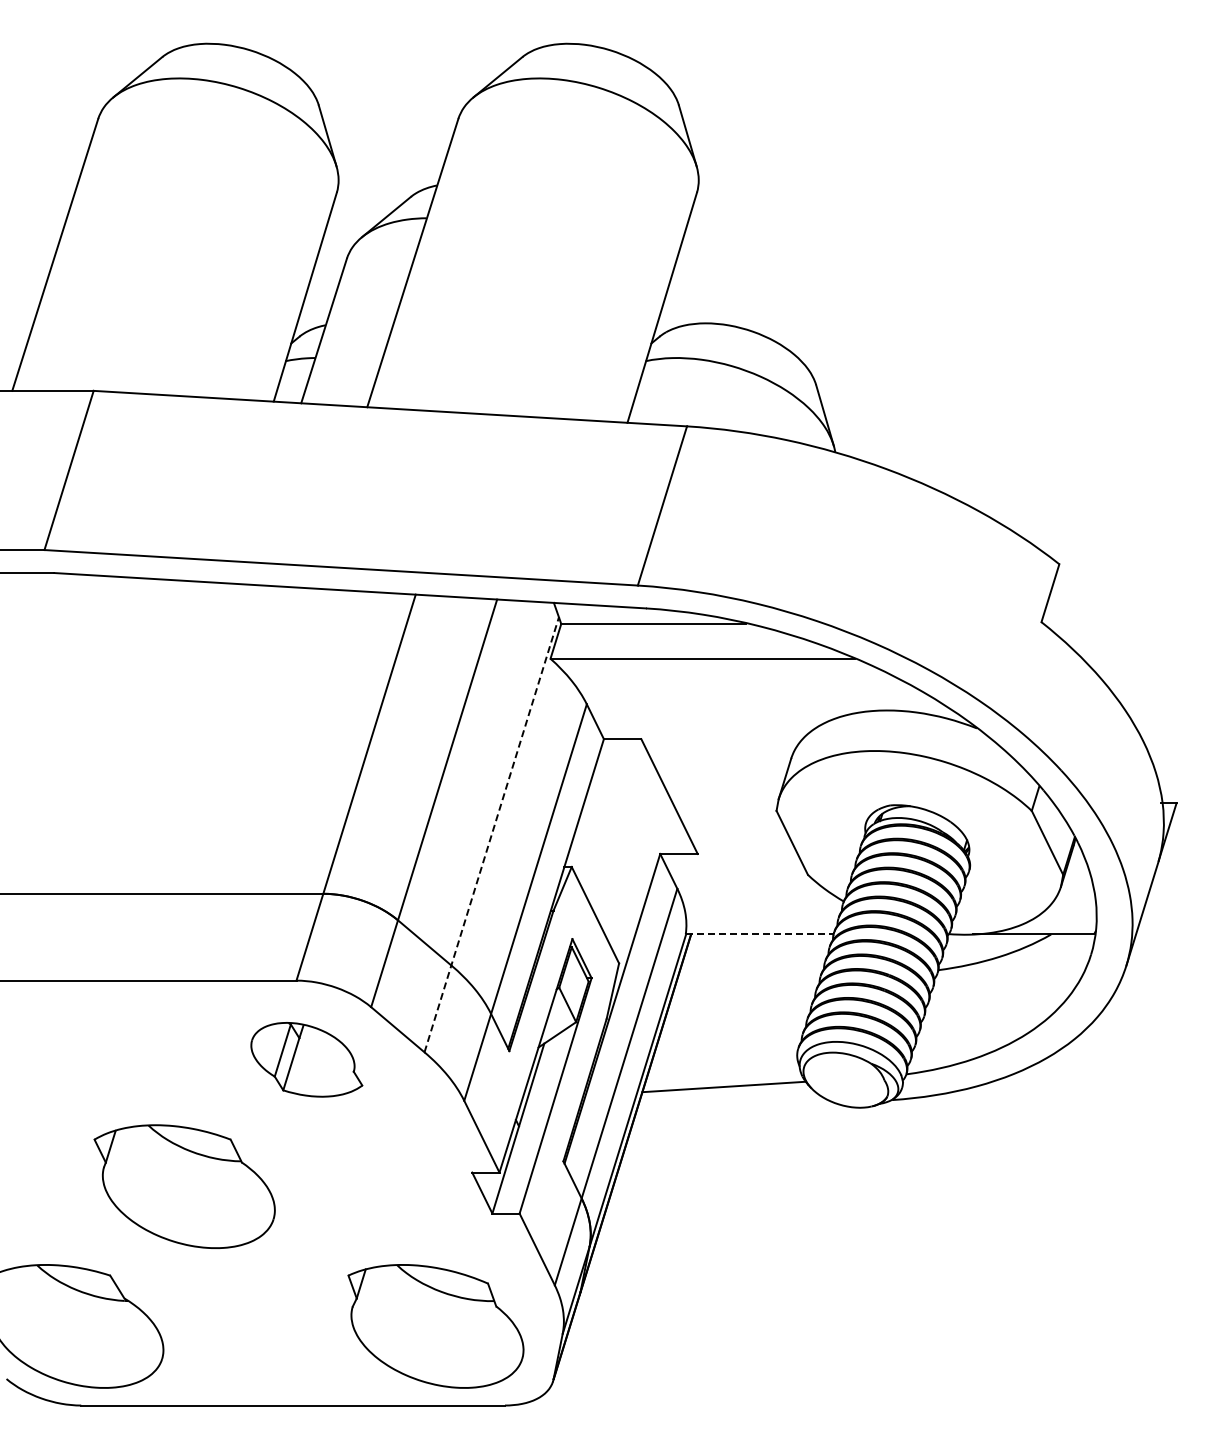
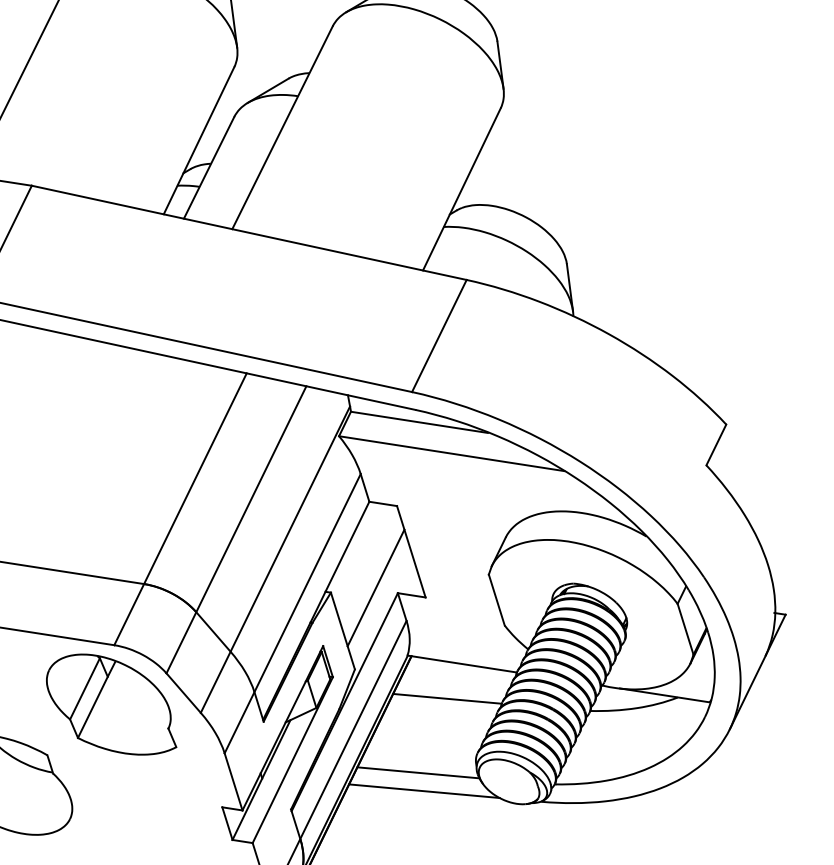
line: (491, 834) -> (275, 559), dashed -> solid
line: (629, 851) -> (375, 587), added
line: (759, 934) -> (462, 664), dashed -> solid
line: (747, 982) -> (447, 698), added
part: (306, 1059) -> (112, 704), size x1.67
line: (735, 1109) -> (424, 790), added

